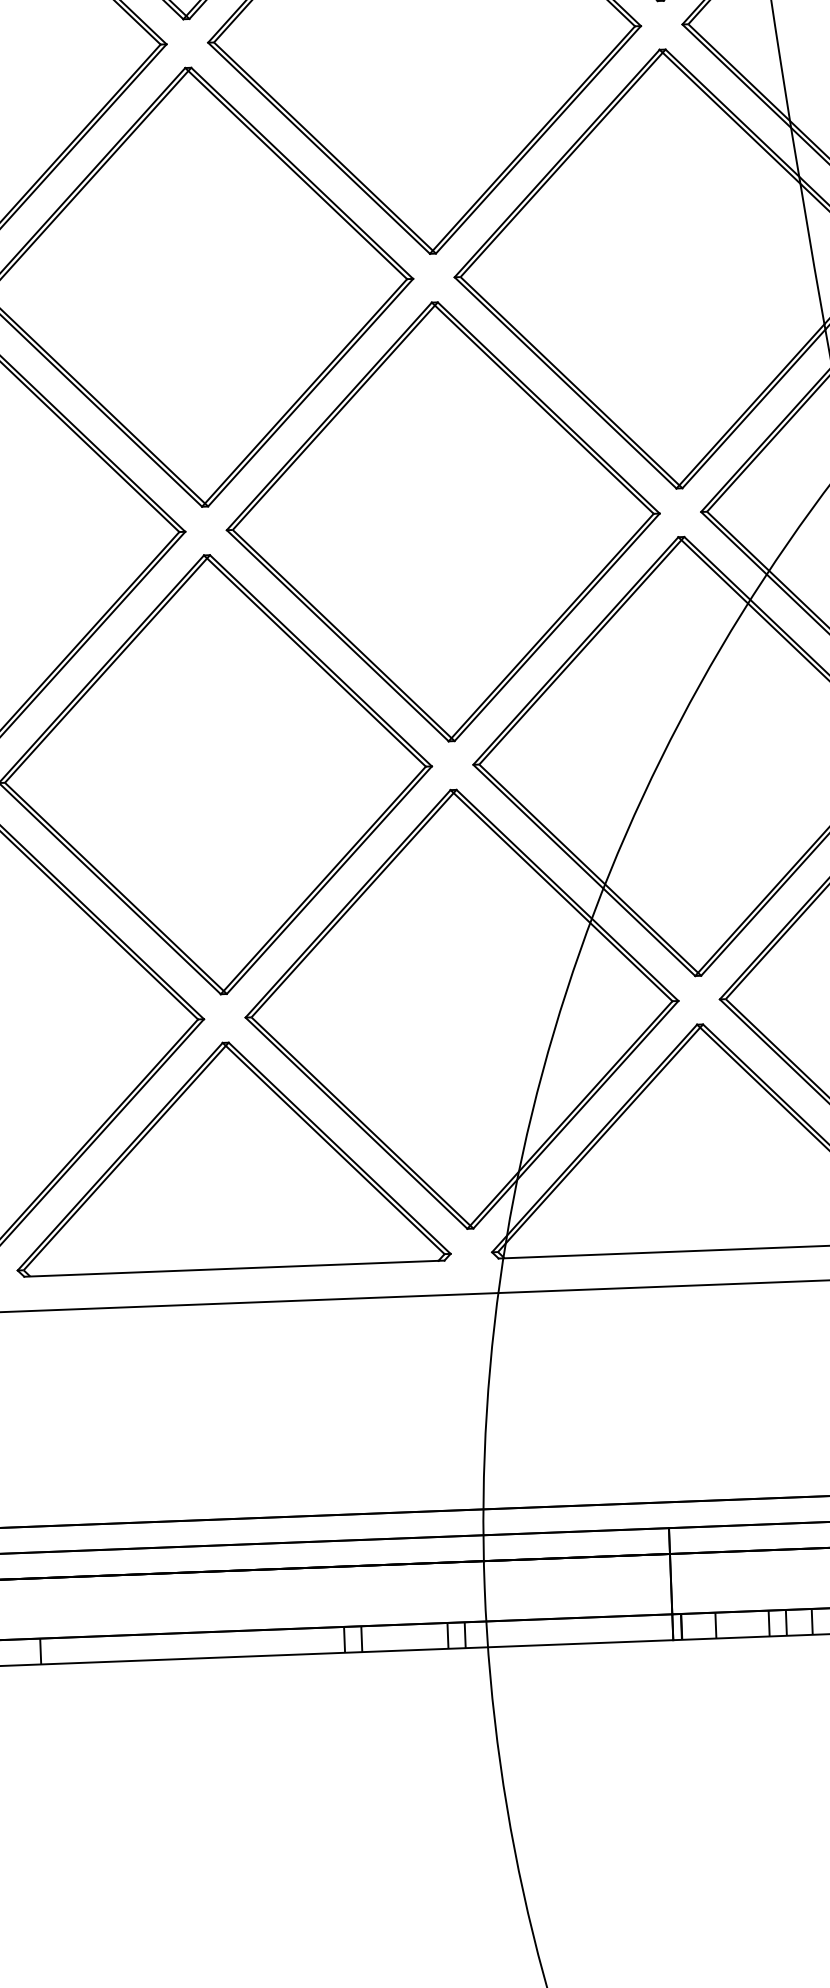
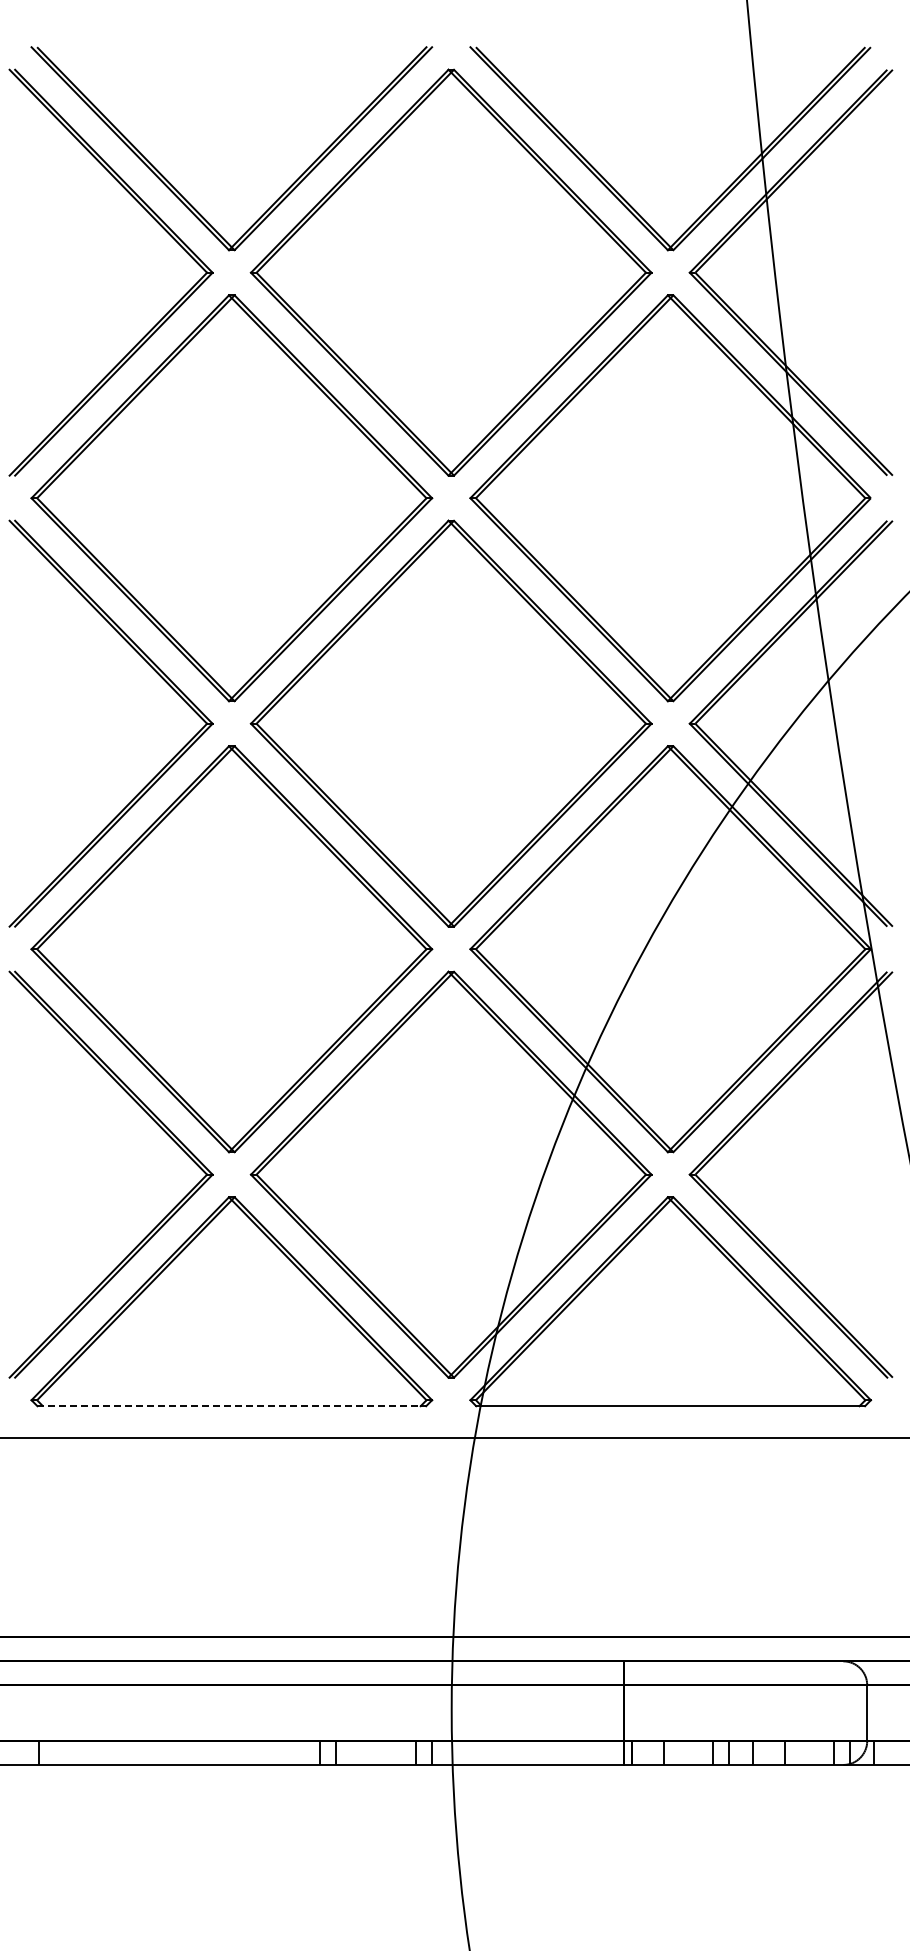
line: (231, 1269) -> (229, 1406), solid -> dashed

